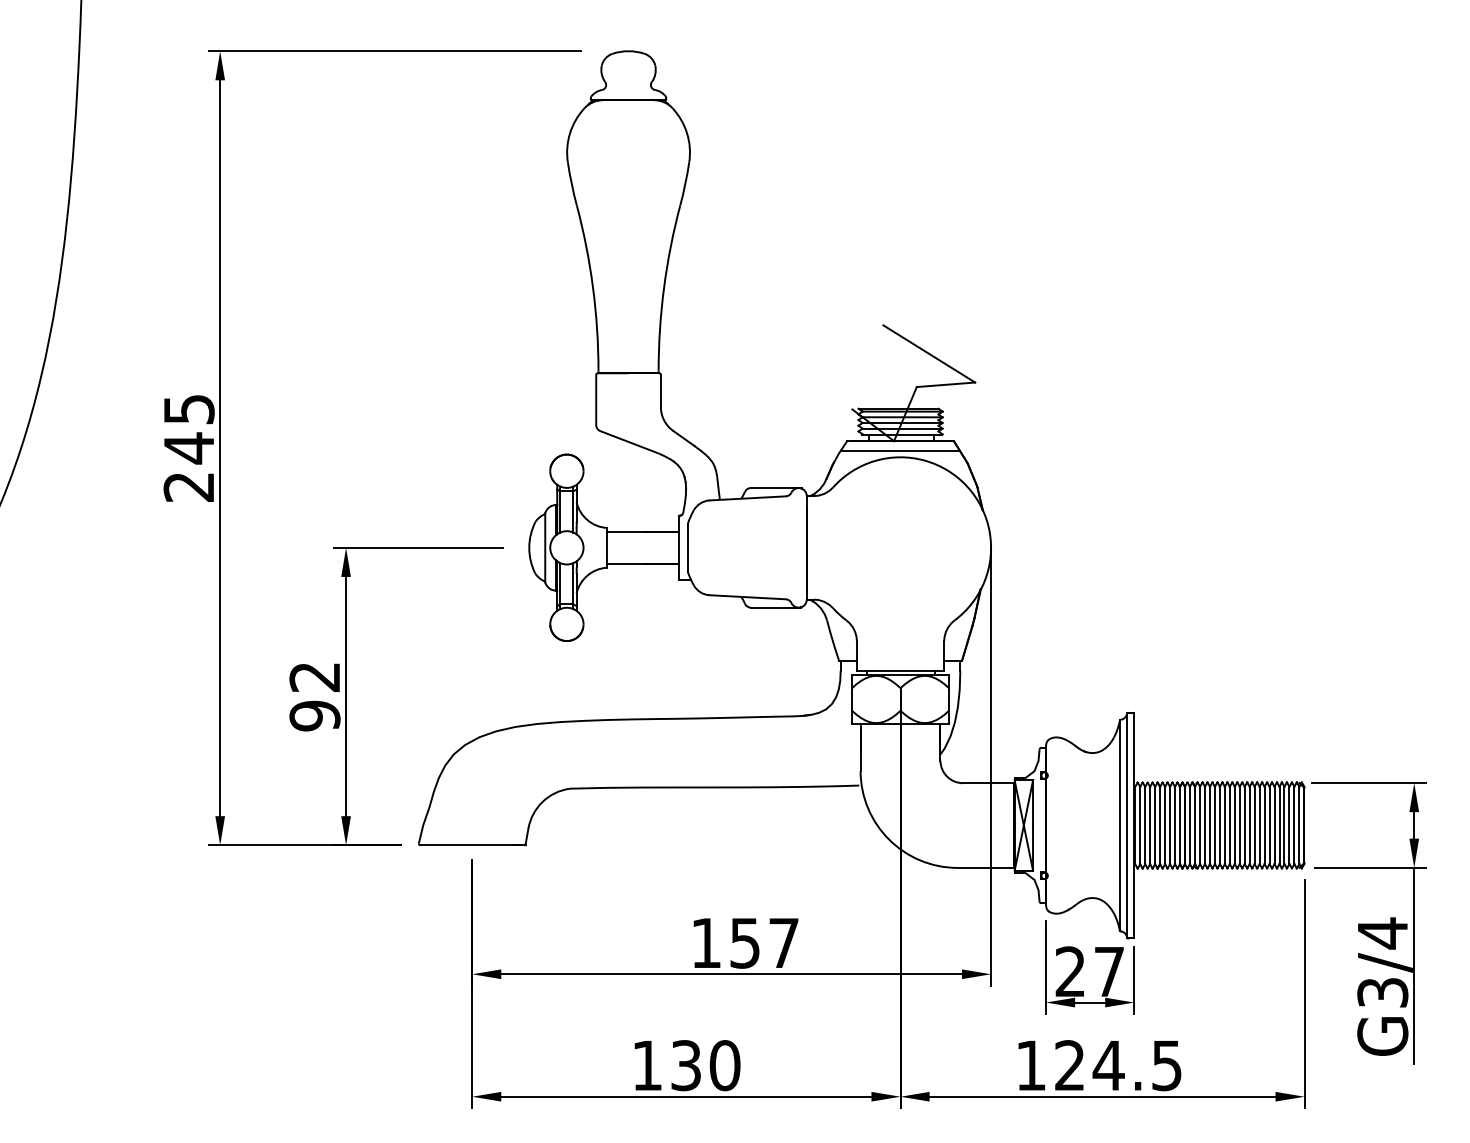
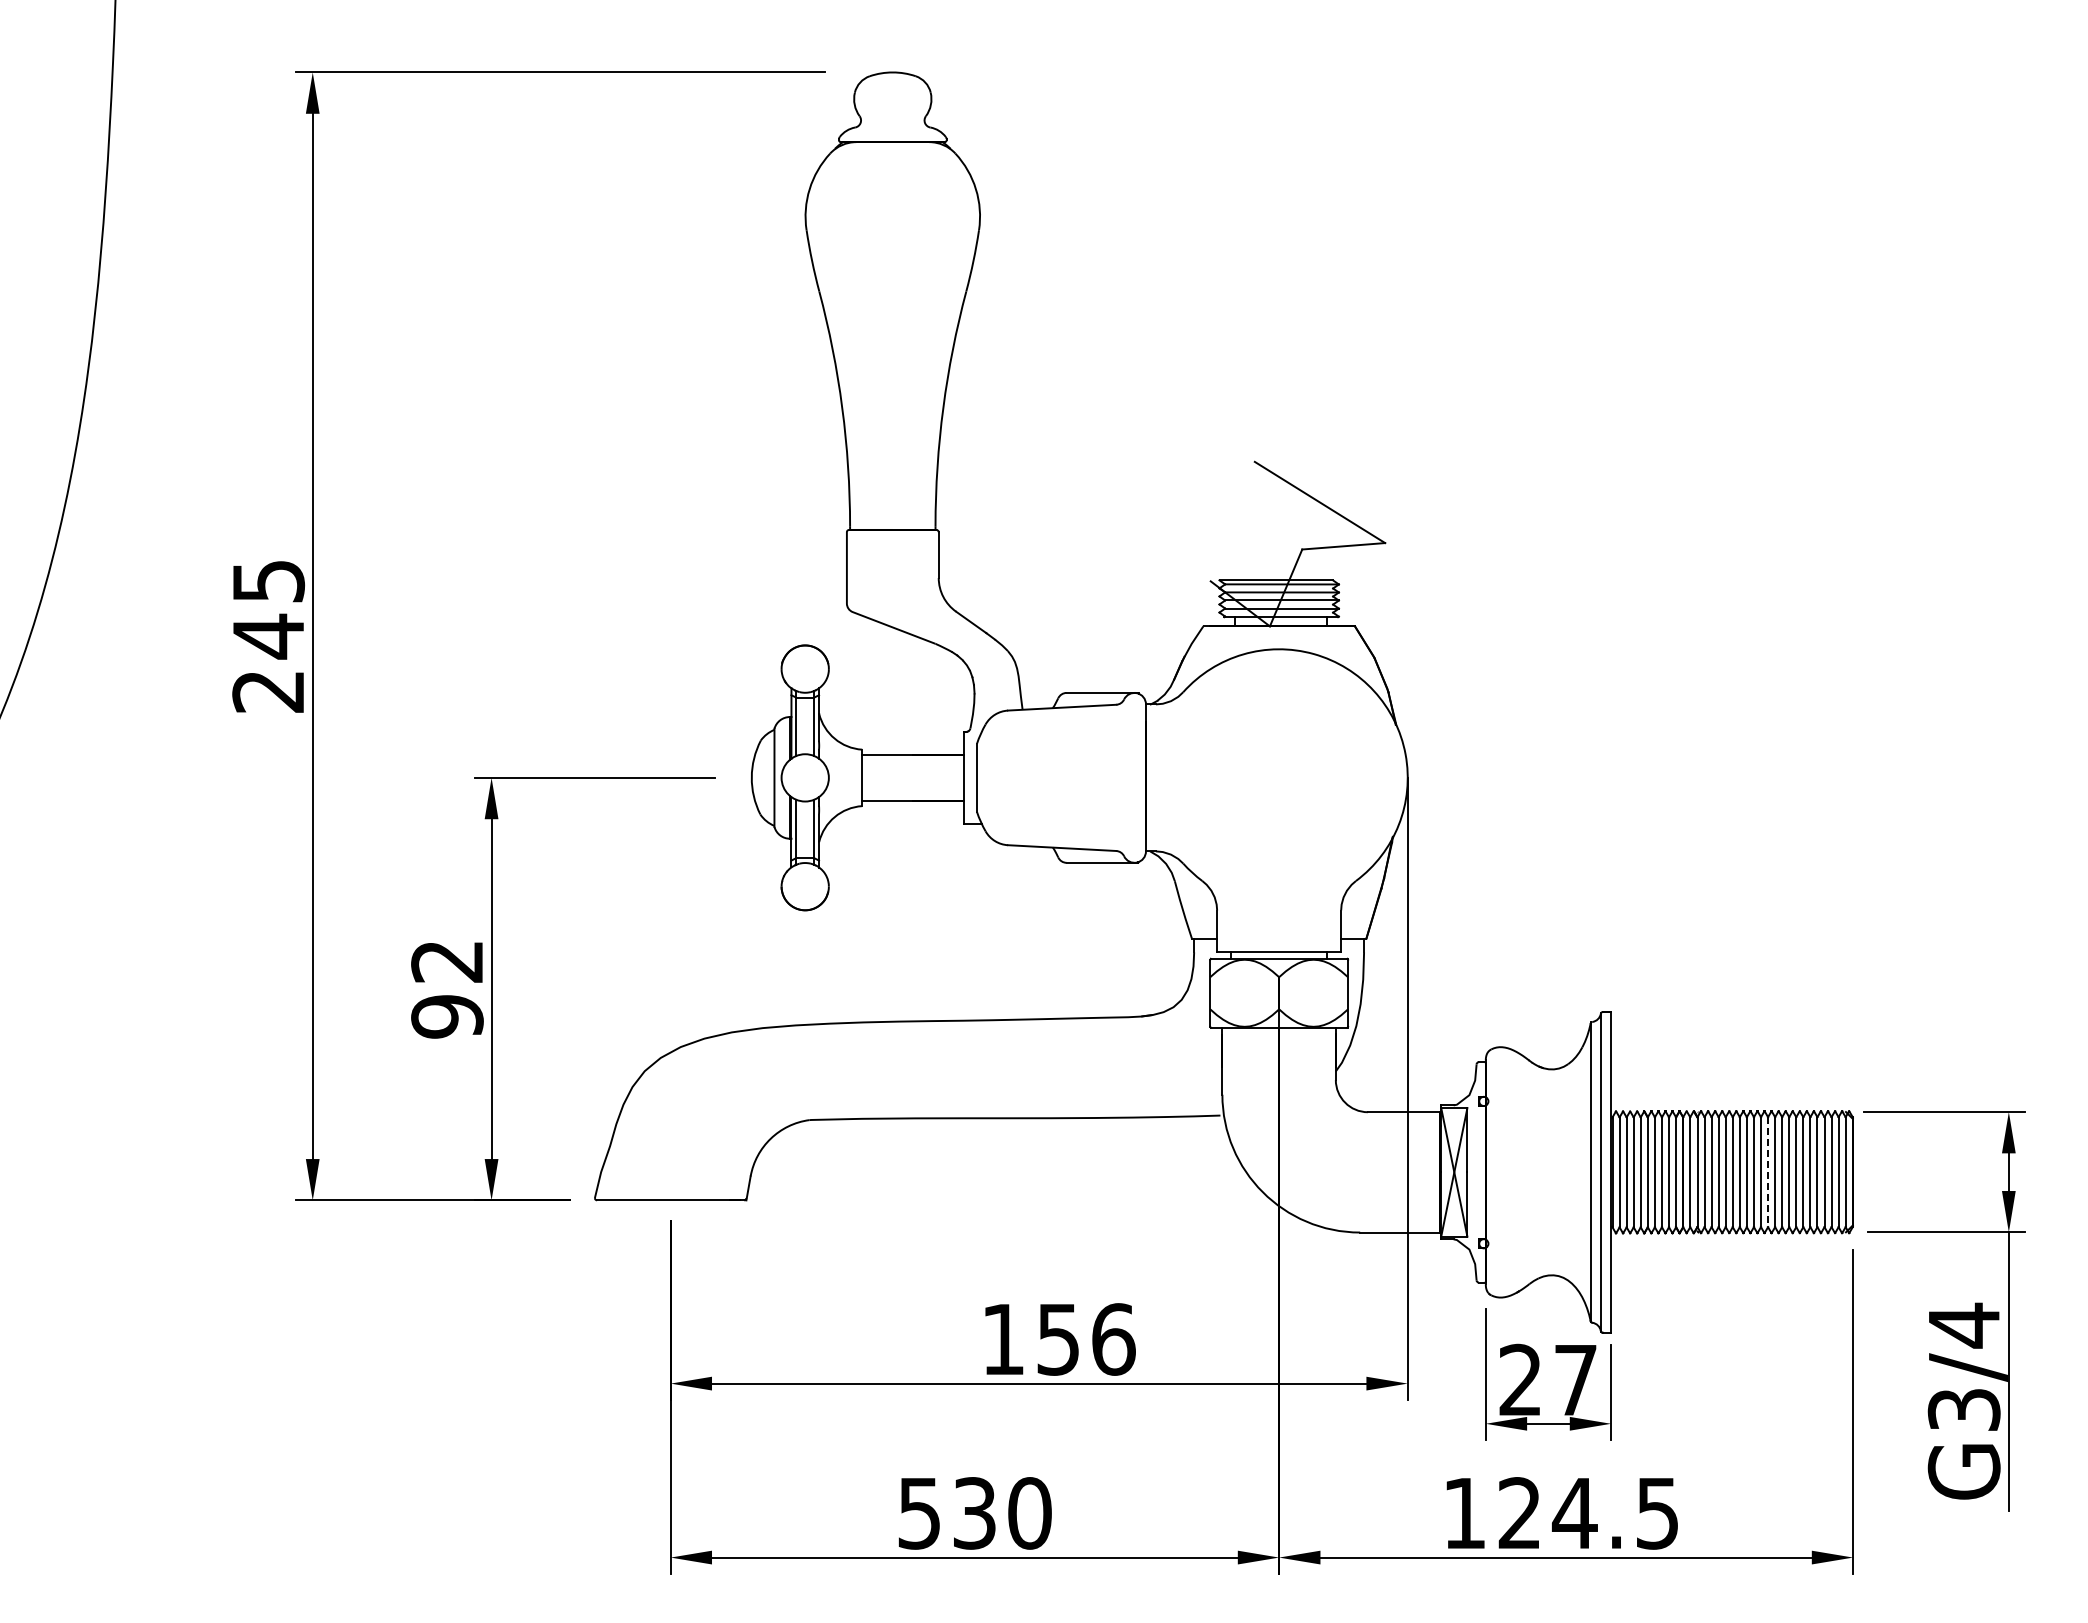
line: (900, 451) -> (1278, 640), removed
line: (1245, 825) -> (1768, 1172), solid -> dashed
text: (783, 943) -> (1113, 1339), 157 -> 156
text: (646, 1065) -> (918, 1513), 130 -> 530

